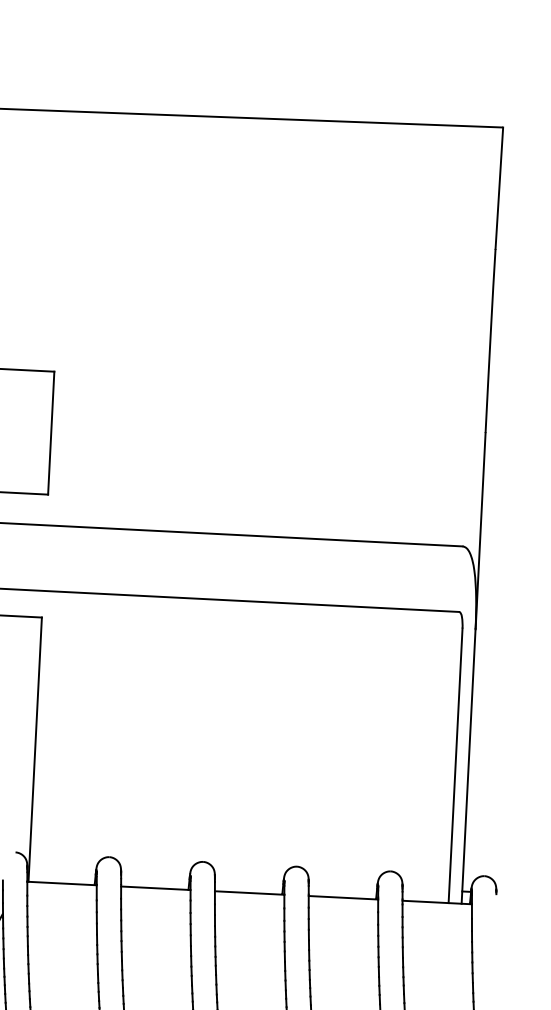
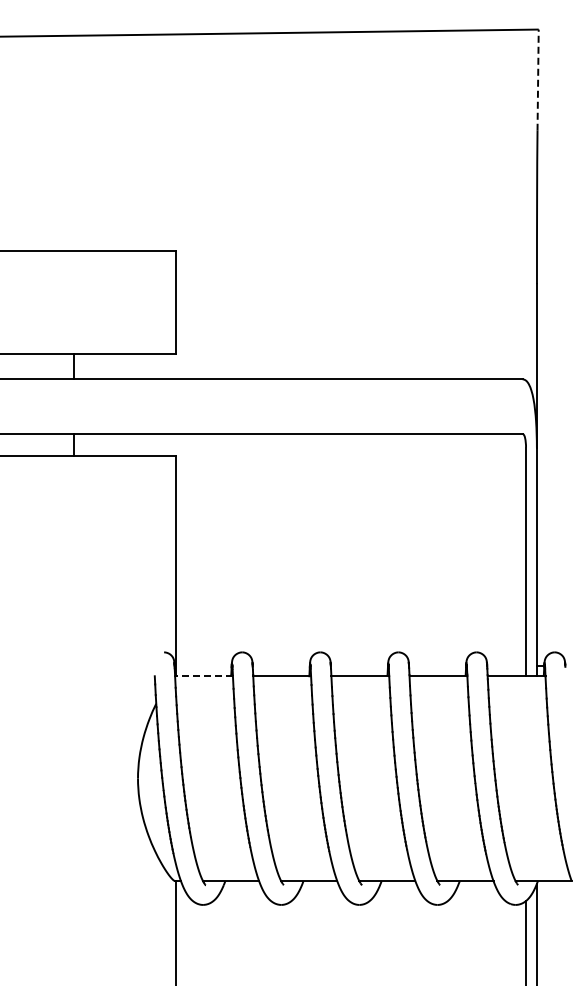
line: (499, 188) -> (538, 80), solid -> dashed
line: (62, 883) -> (204, 676), solid -> dashed

